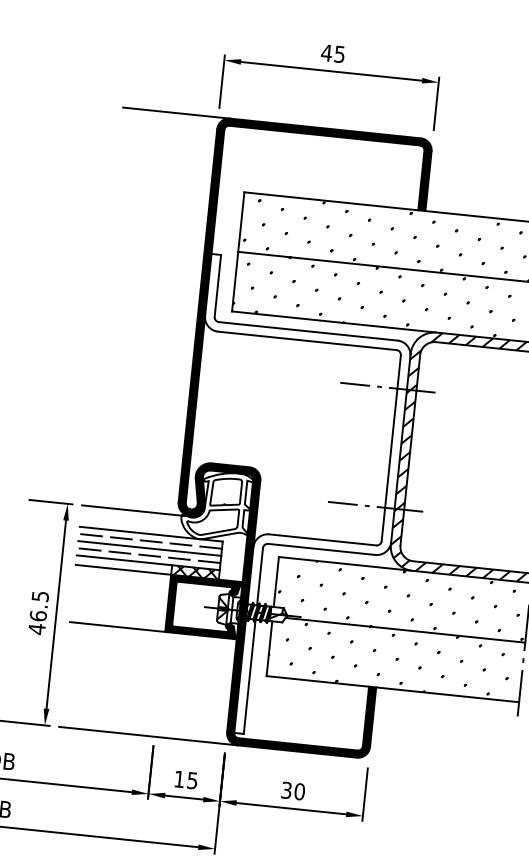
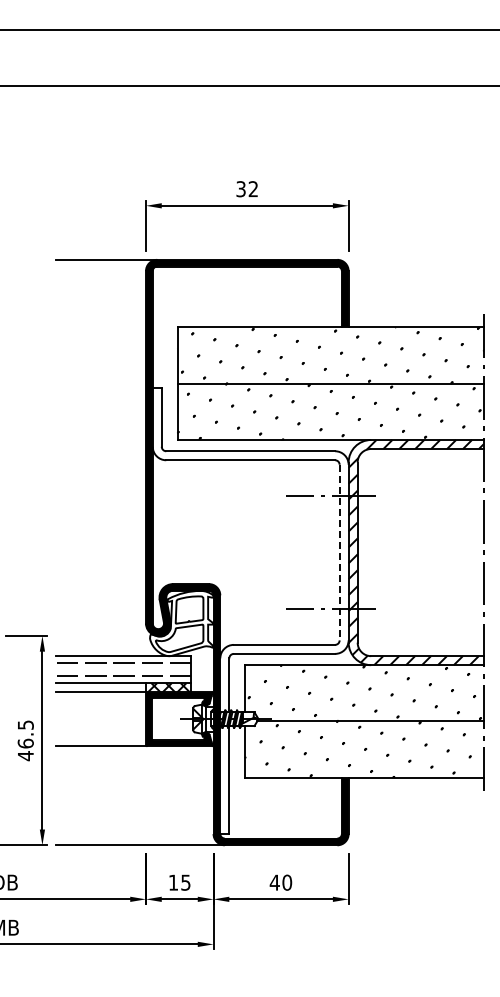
text: (332, 53) -> (246, 189), 45 -> 32
line: (391, 448) -> (339, 552), solid -> dashed
line: (135, 510) -> (106, 635), removed
line: (149, 548) -> (123, 669), removed
text: (286, 790) -> (274, 882), 30 -> 40

